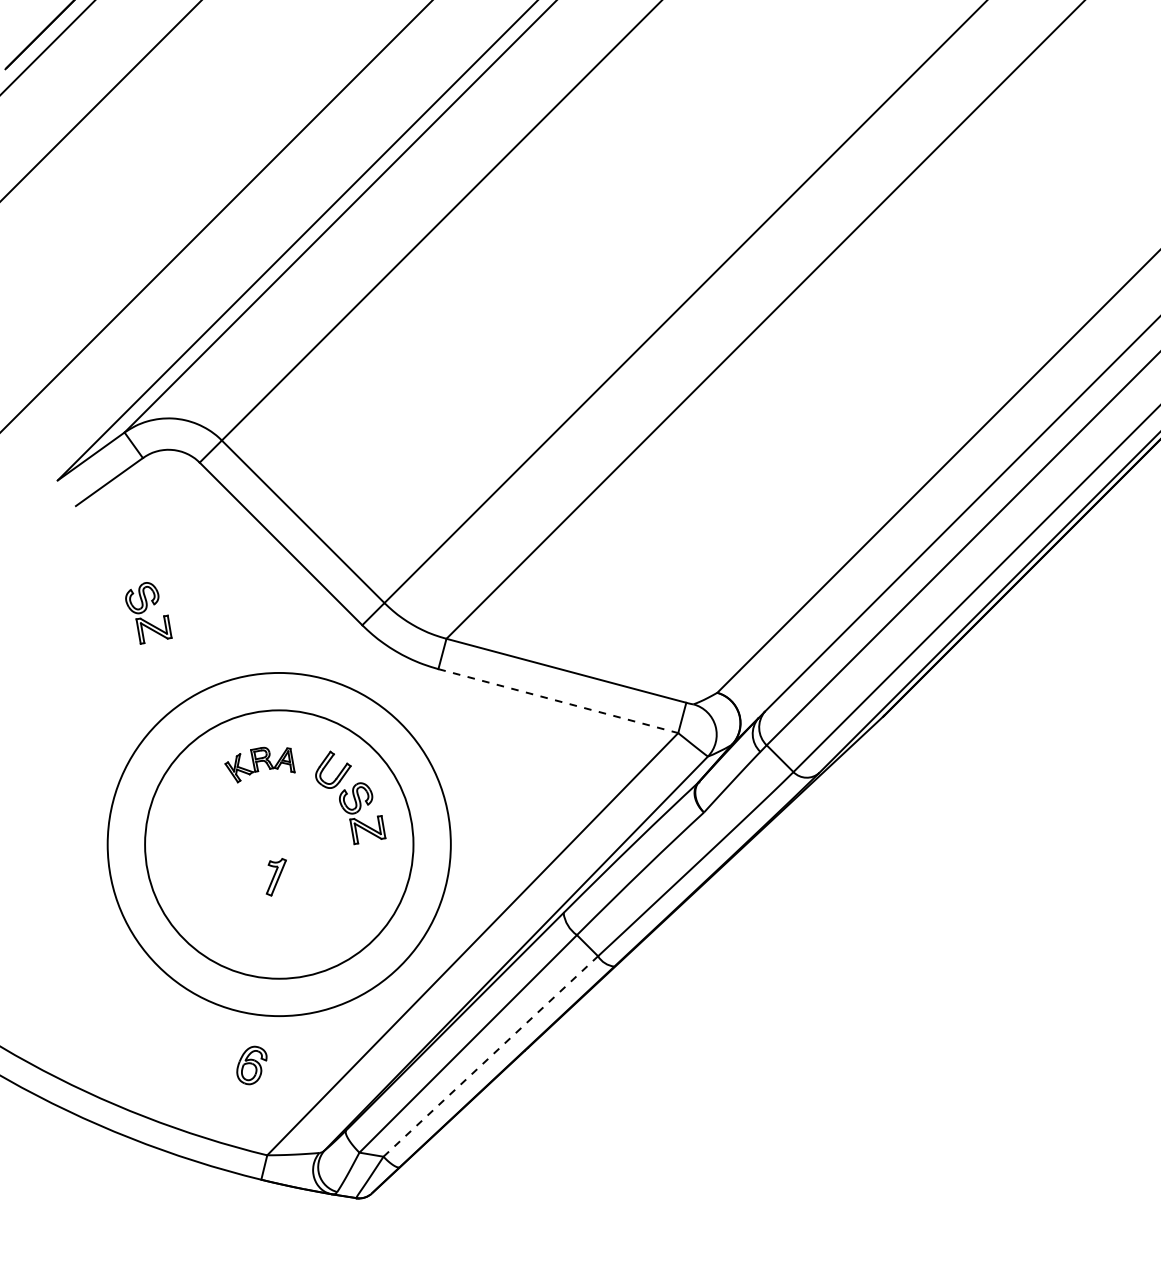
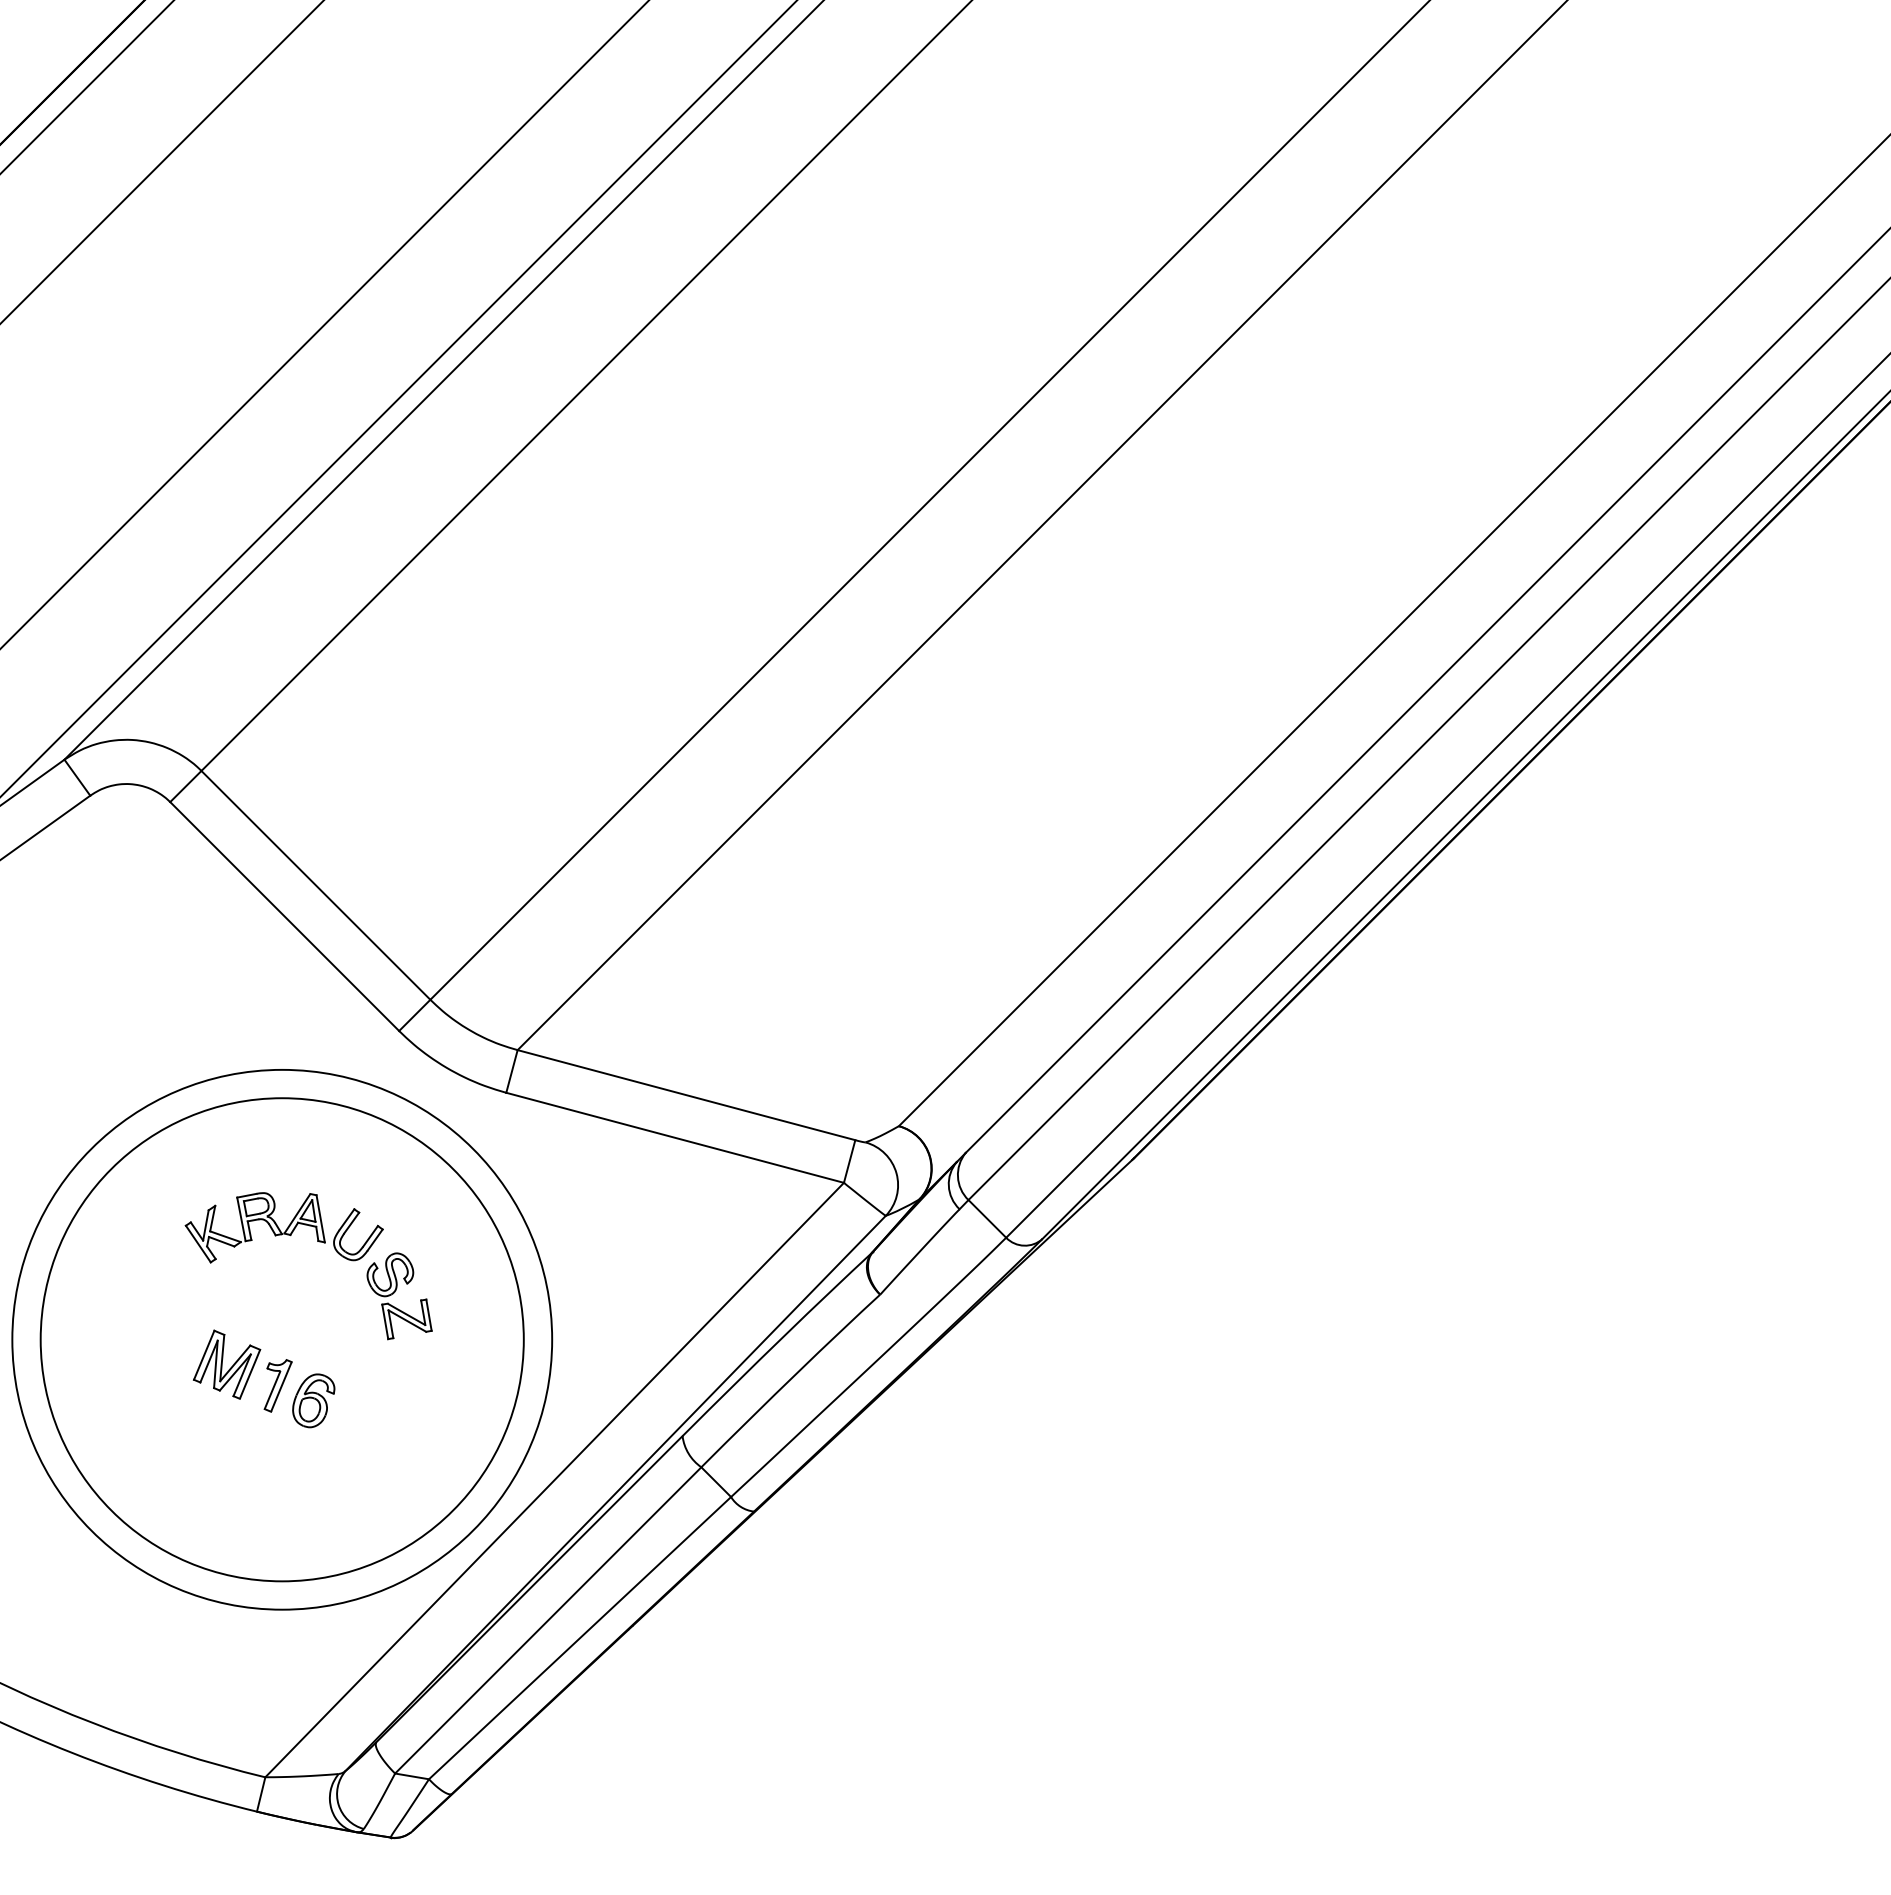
part: (148, 613) -> (98, 1014), removed
line: (558, 700) -> (675, 1137), dashed -> solid
part: (259, 764) -> (254, 1227), size x1.43
circle: (279, 844) -> (282, 1339), size x1.43
part: (239, 862) -> (226, 1364), added
line: (491, 1056) -> (580, 1638), dashed -> solid
part: (251, 1065) -> (313, 1400), moved

